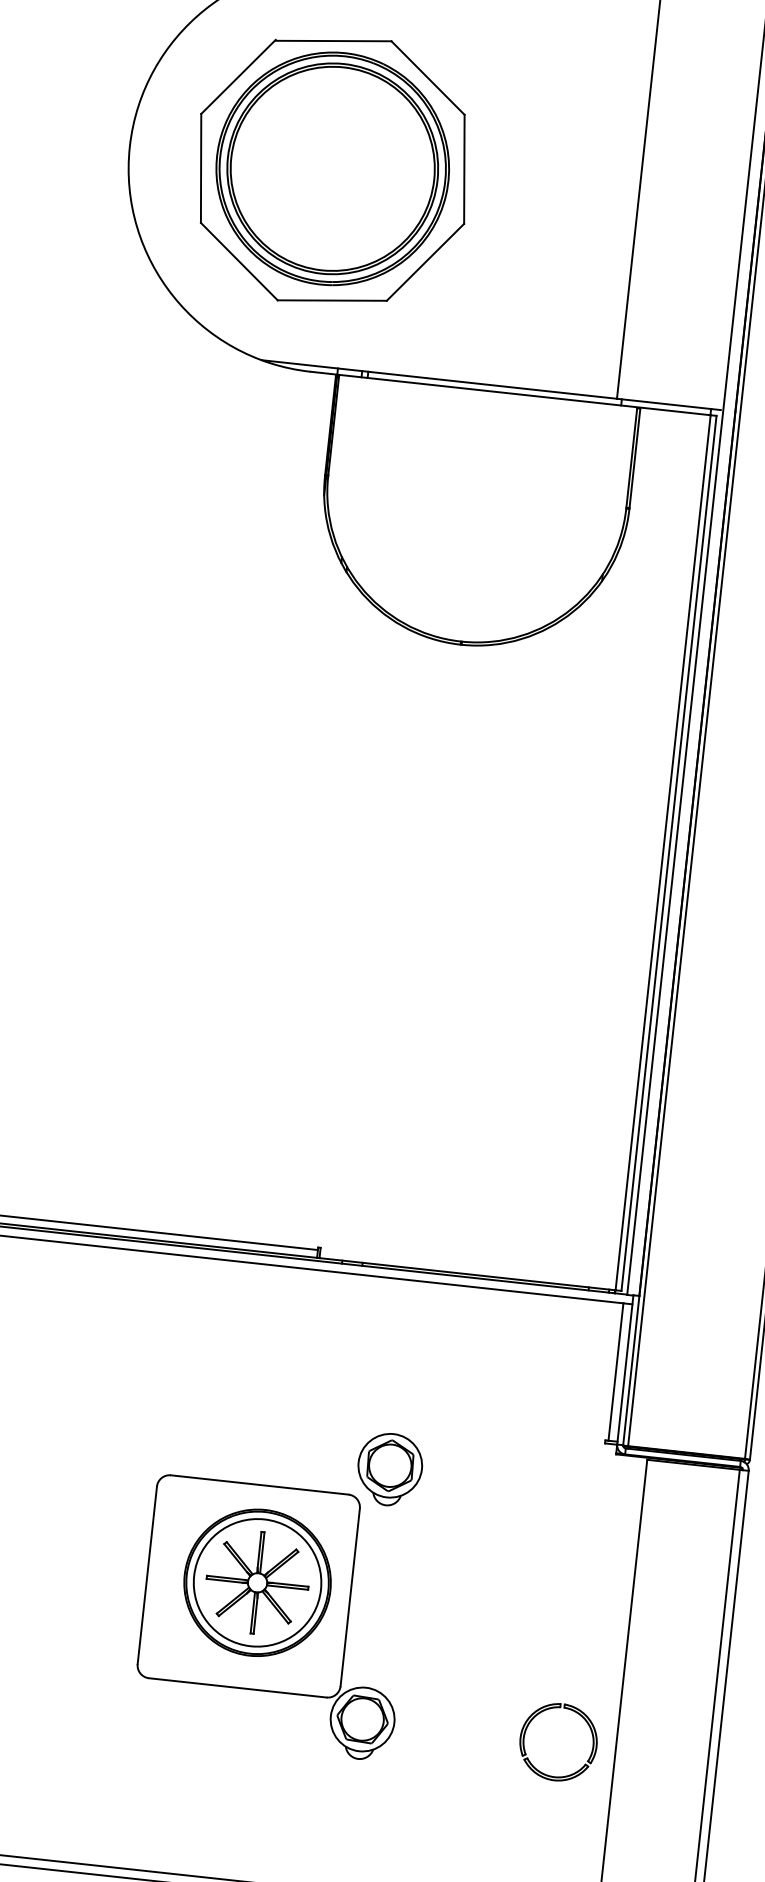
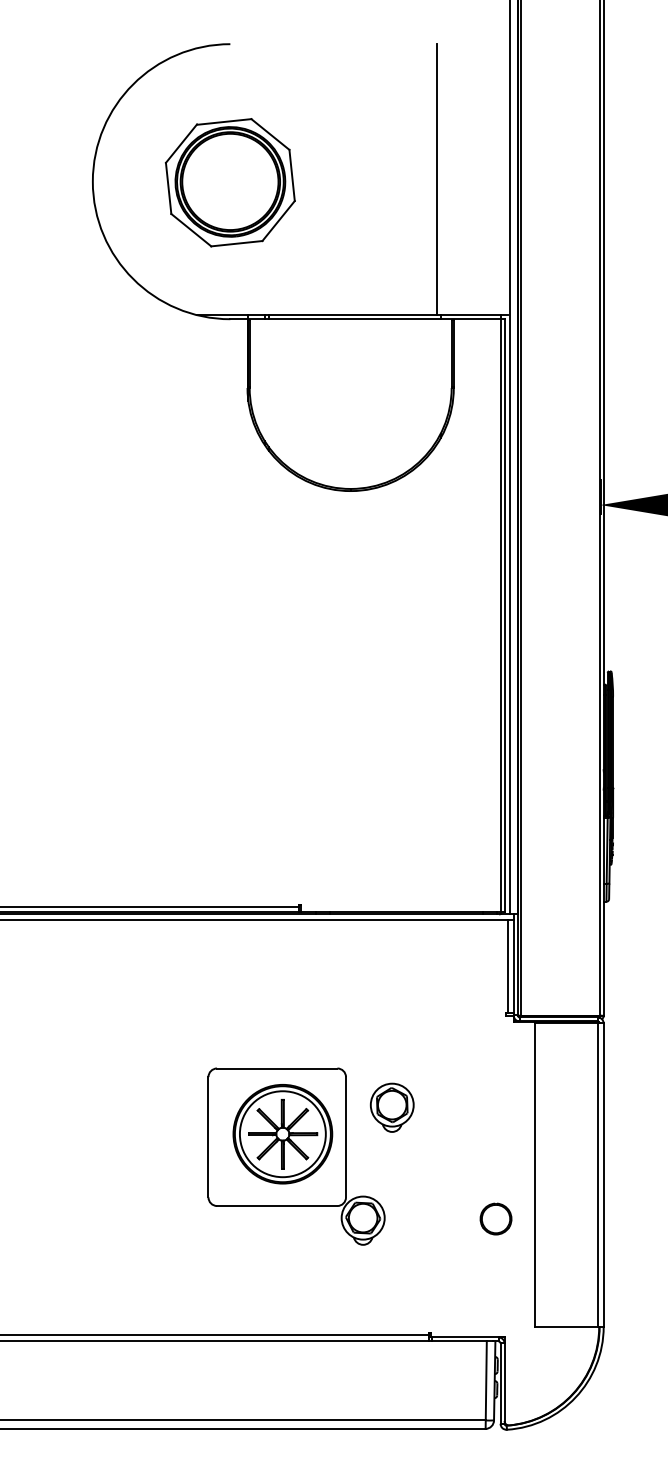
part: (332, 170) -> (230, 182), size x0.7
part: (388, 1469) -> (391, 1107), moved
part: (557, 1741) -> (495, 1218), size x0.6

